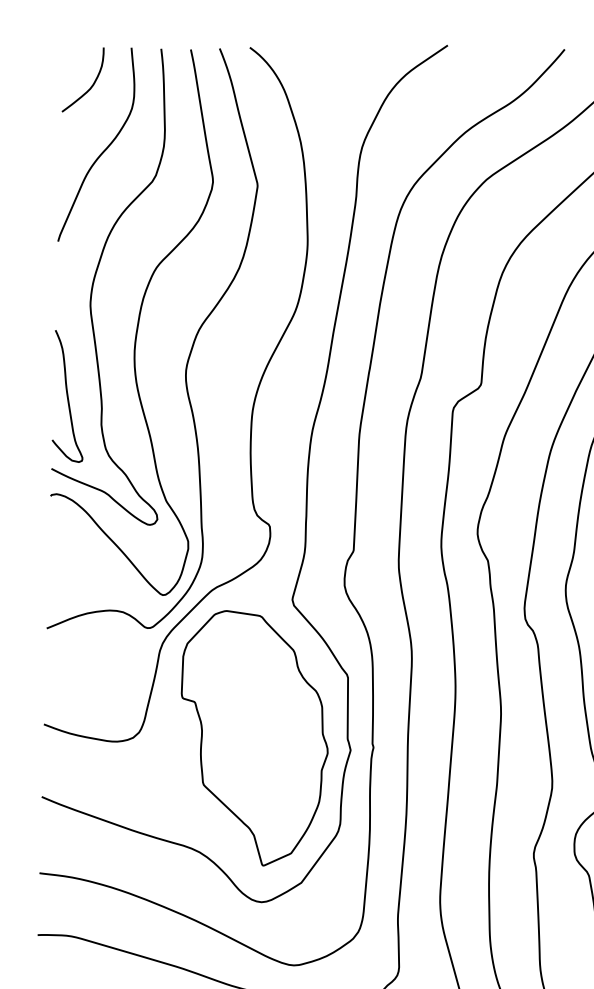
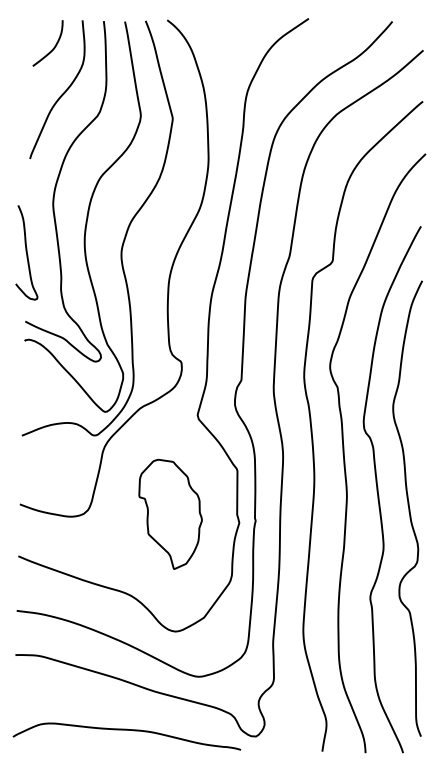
curve: (67, 396) -> (26, 252), moved
part: (254, 738) -> (170, 514), size x0.6

